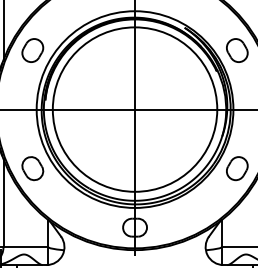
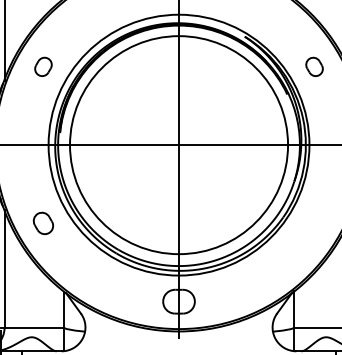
part: (32, 50) -> (43, 66), size x0.6
part: (237, 50) -> (314, 66), size x0.6
part: (32, 168) -> (43, 223), size x0.7
part: (237, 168) -> (314, 223), removed

